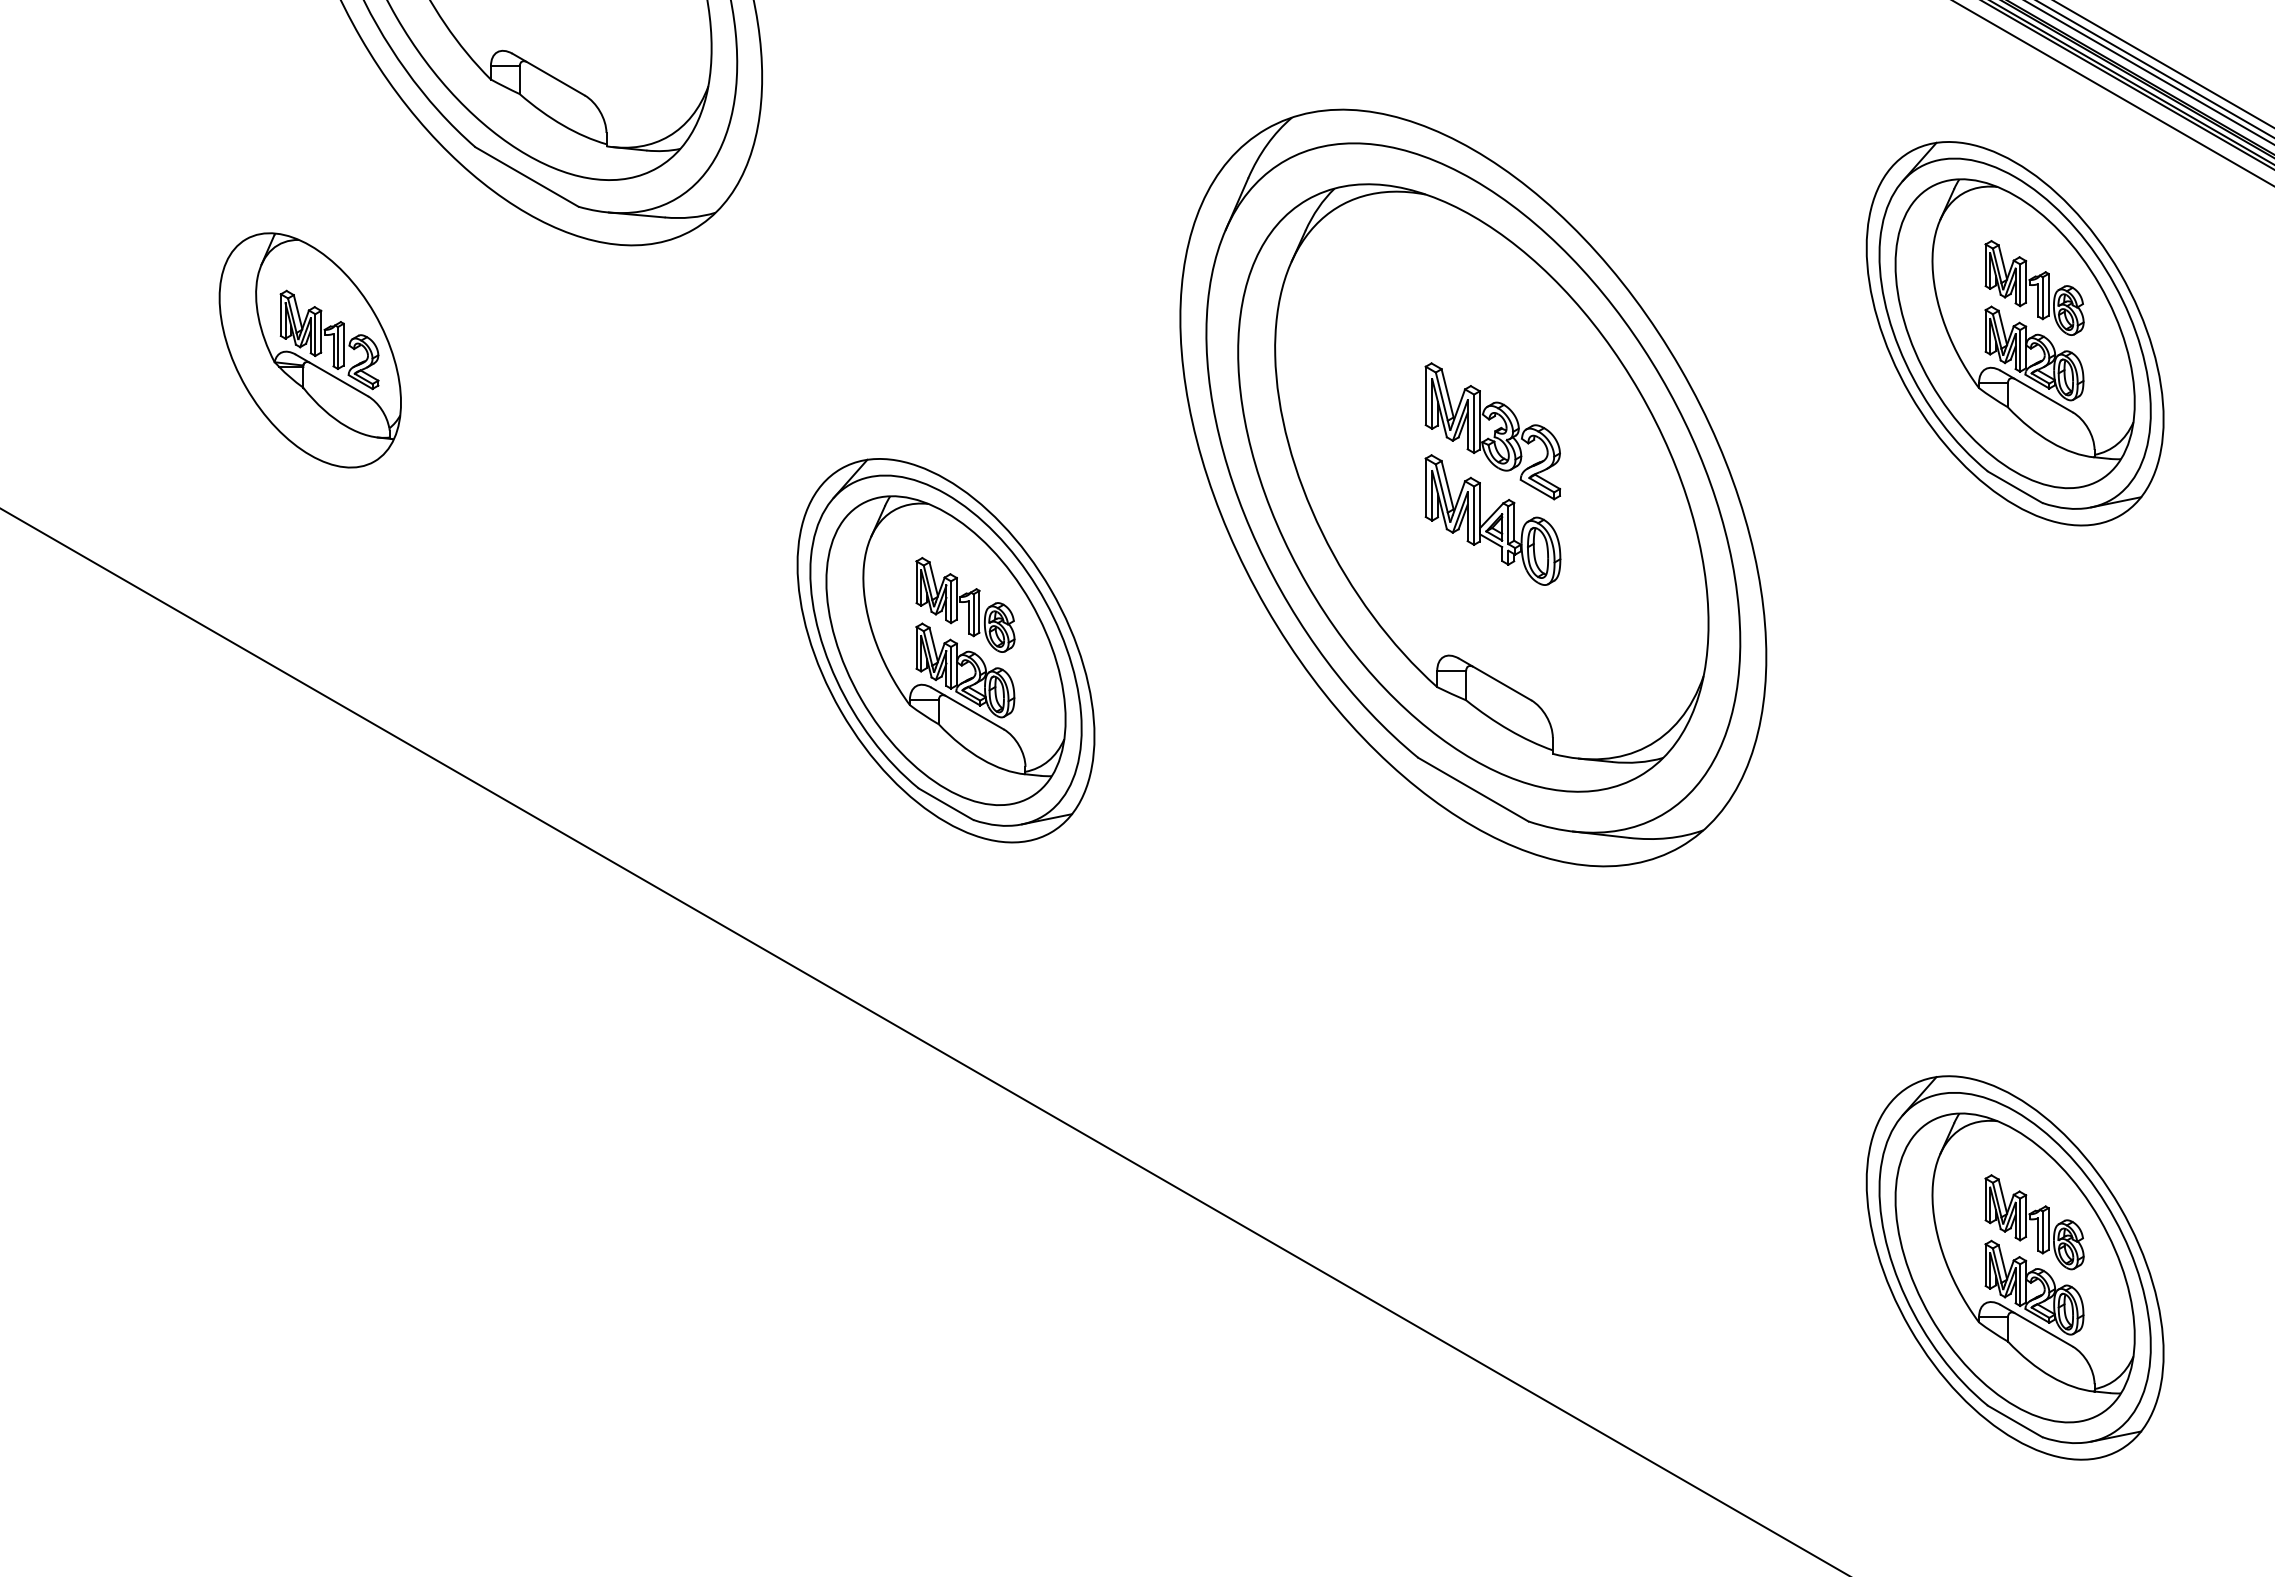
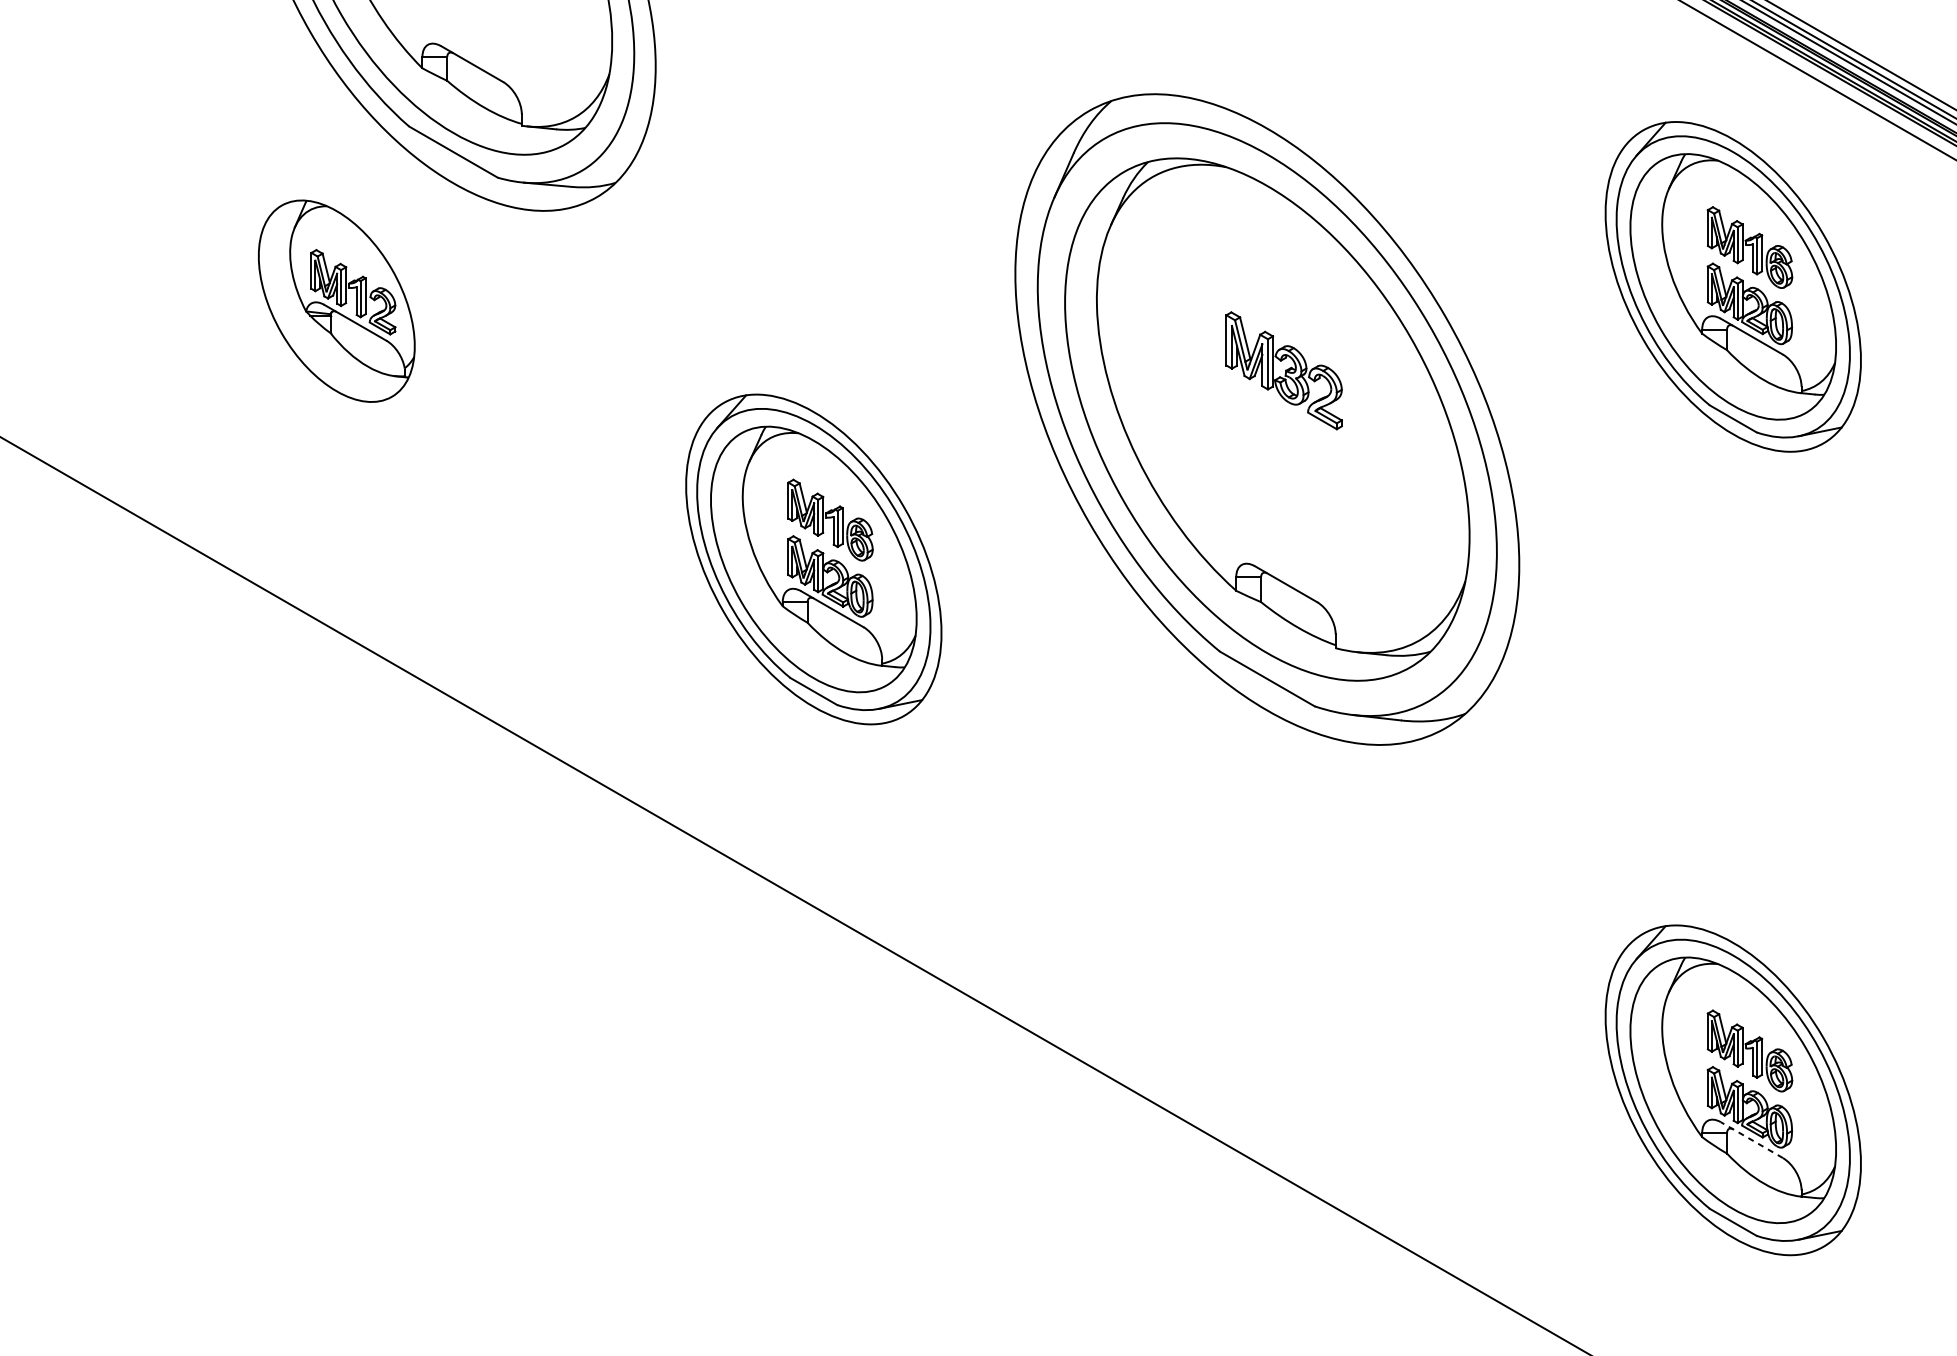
part: (309, 350) -> (336, 301), moved
part: (1492, 519) -> (1283, 446), removed
line: (2036, 1325) -> (1751, 1139), solid -> dashed

